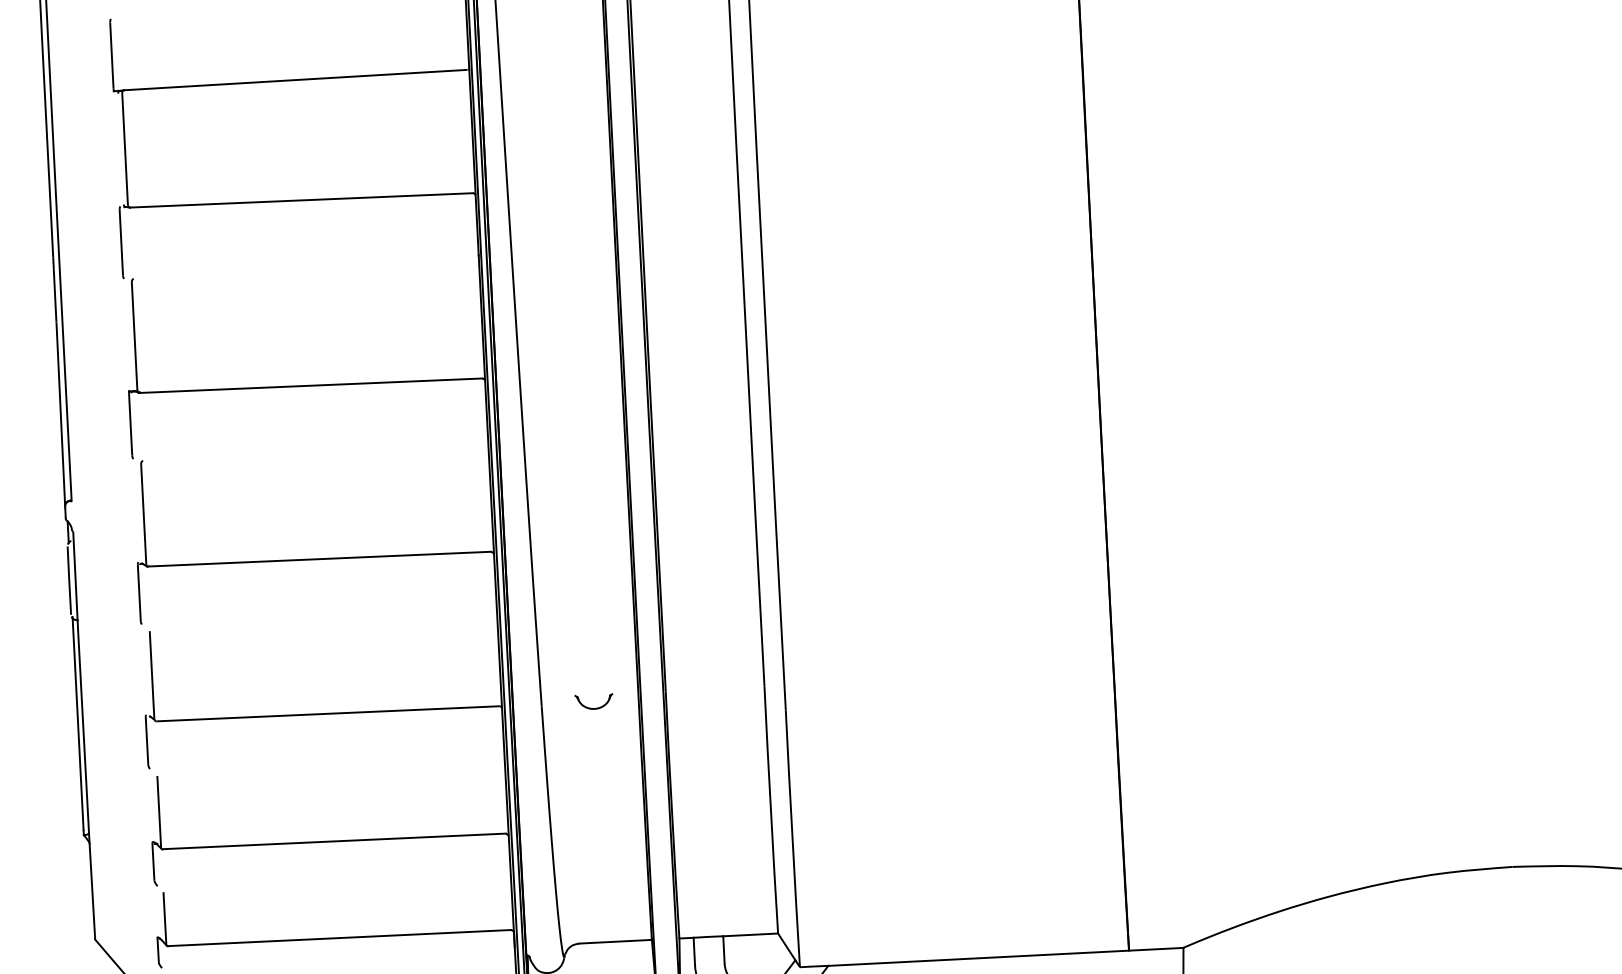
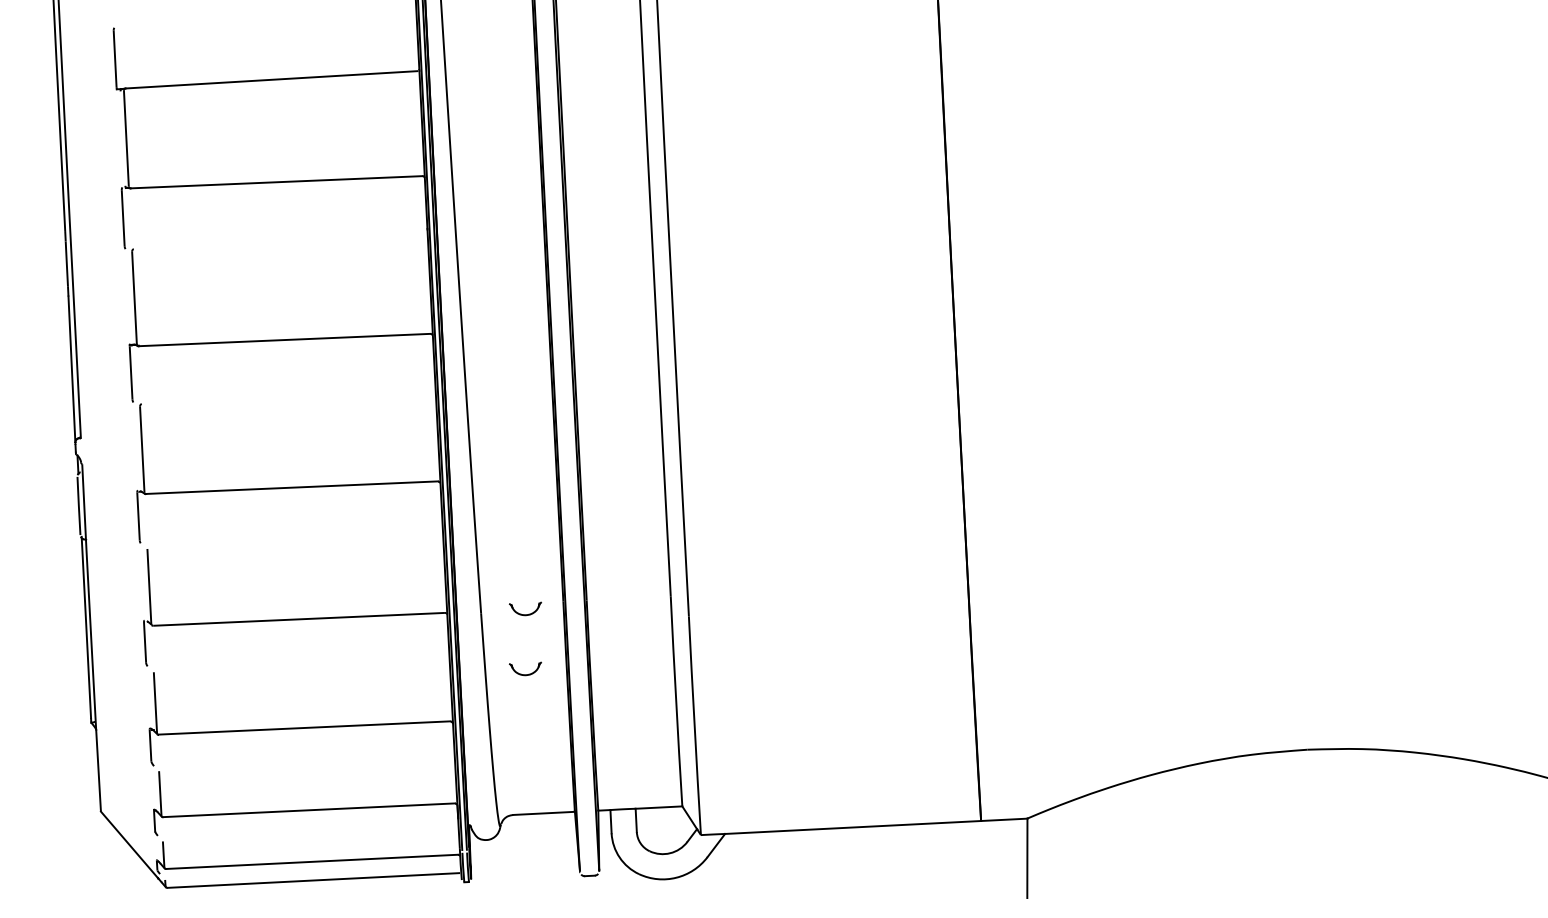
part: (593, 771) -> (525, 668), added

